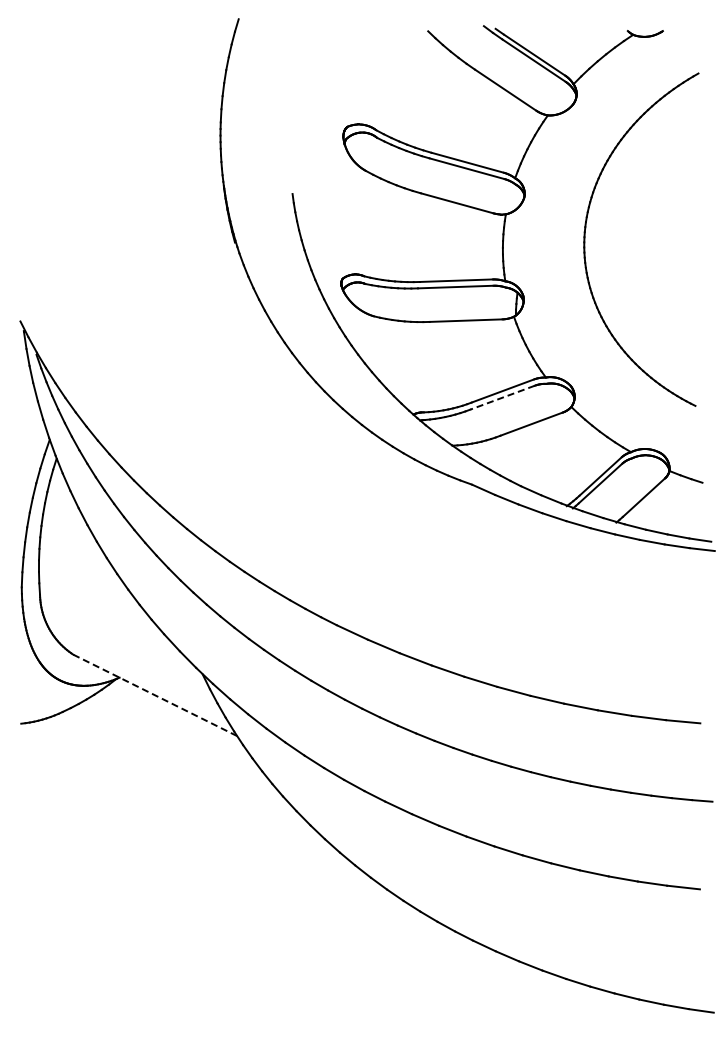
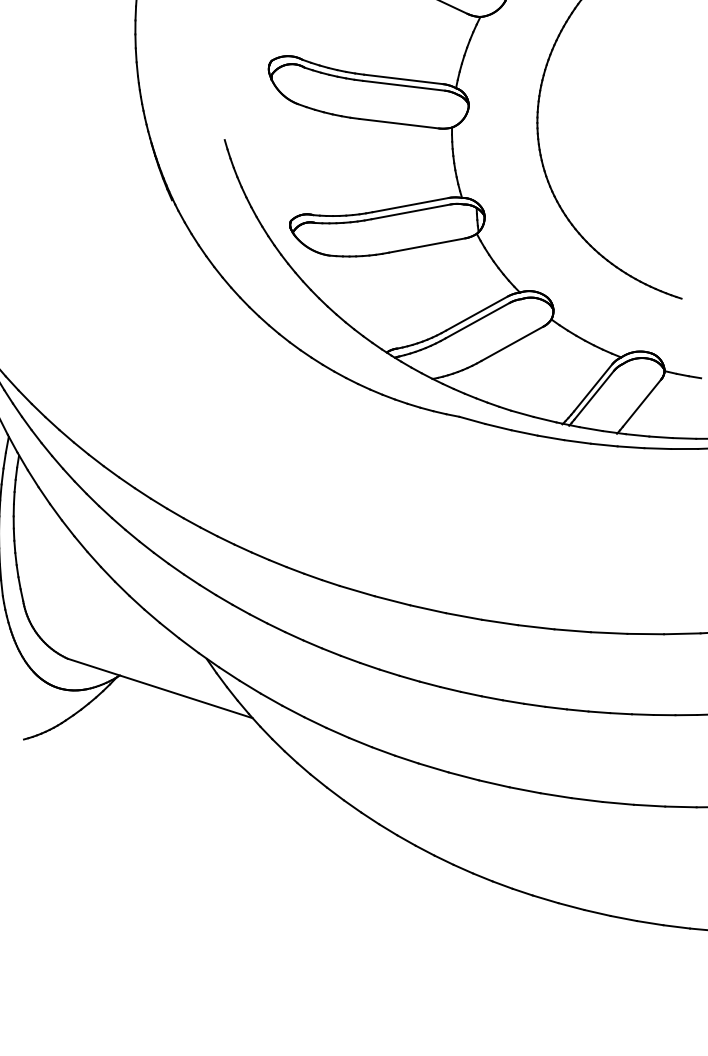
line: (502, 397) -> (477, 320), dashed -> solid
line: (154, 695) -> (159, 688), dashed -> solid

